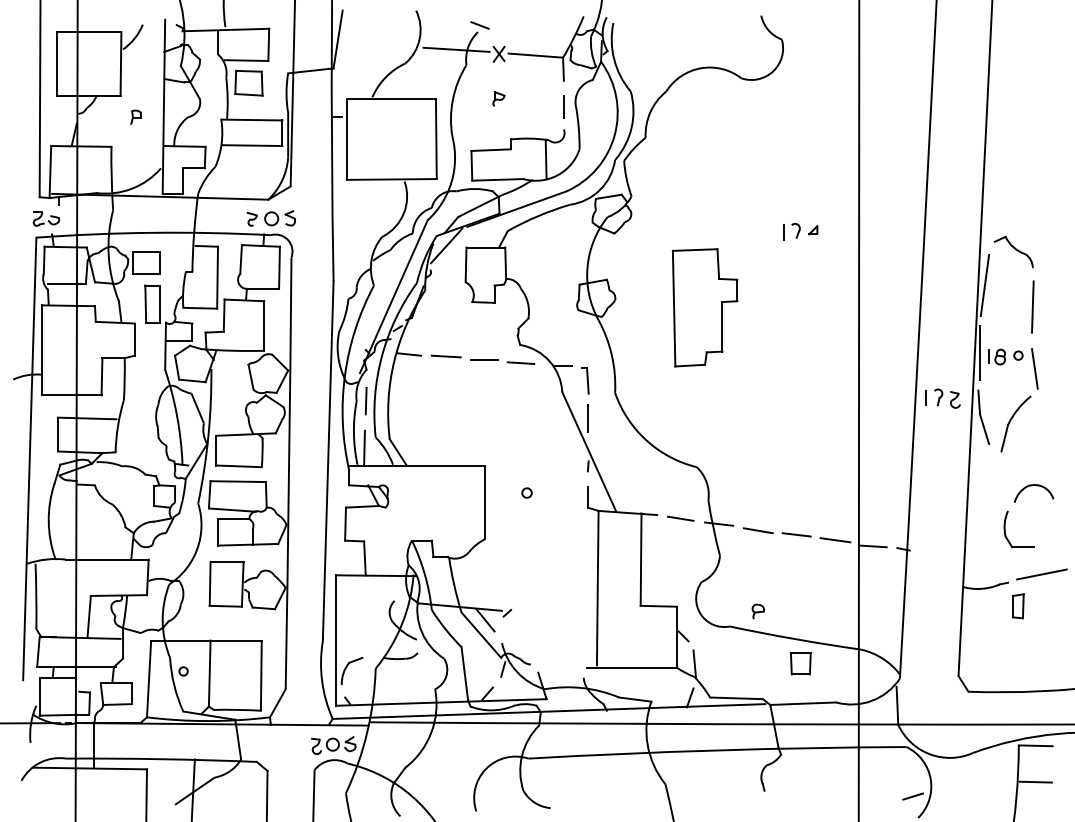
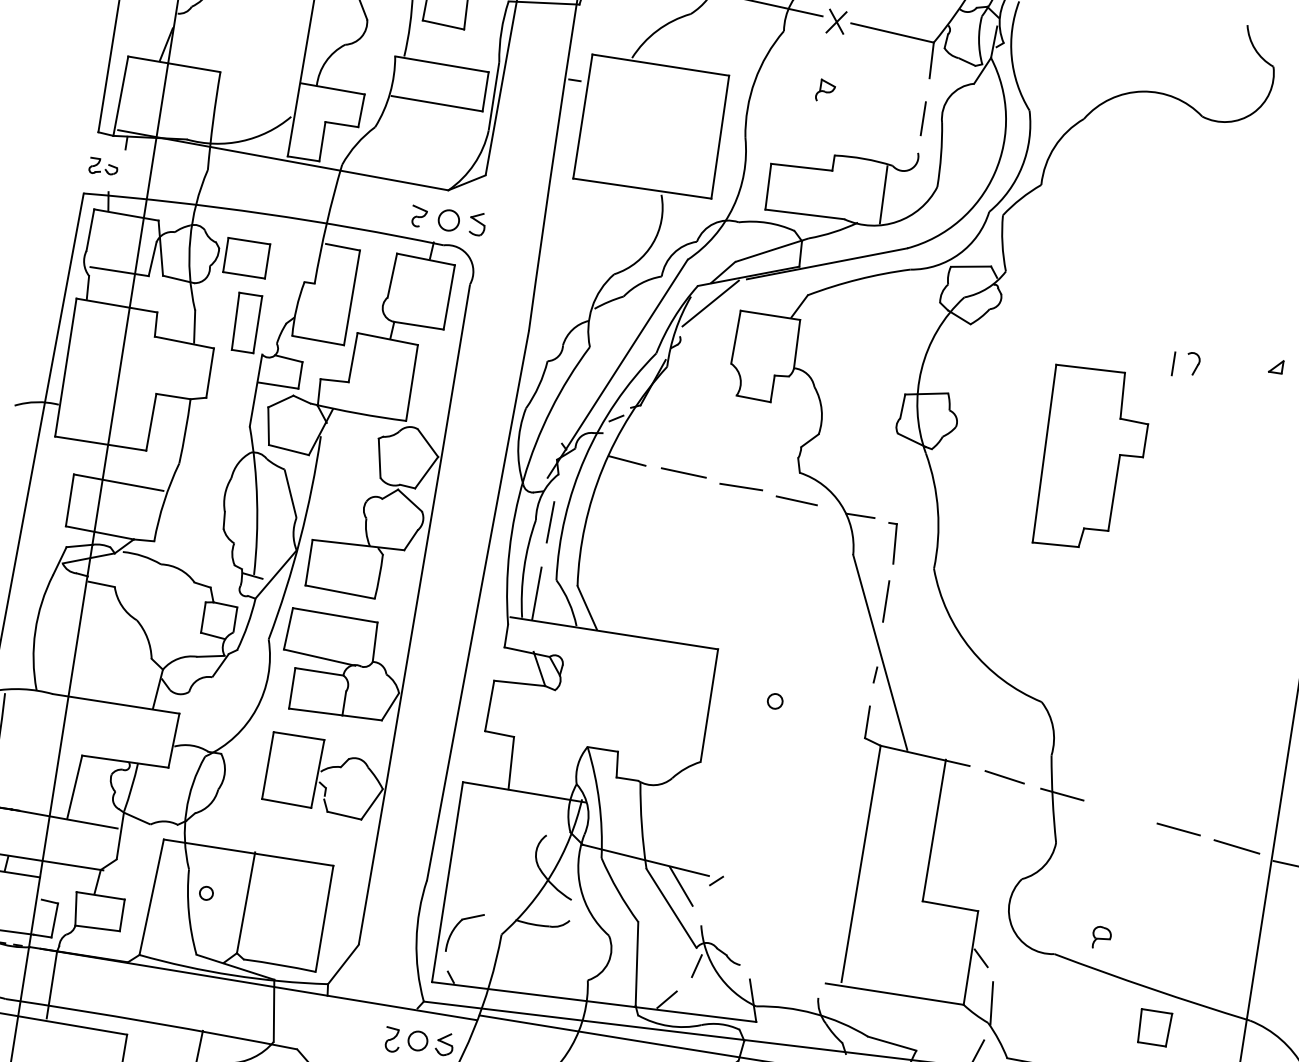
part: (135, 116) -> (264, 31), removed
part: (46, 218) -> (103, 166), size x0.7
part: (791, 231) -> (1186, 363), moved
line: (757, 530) -> (1119, 813), removed

